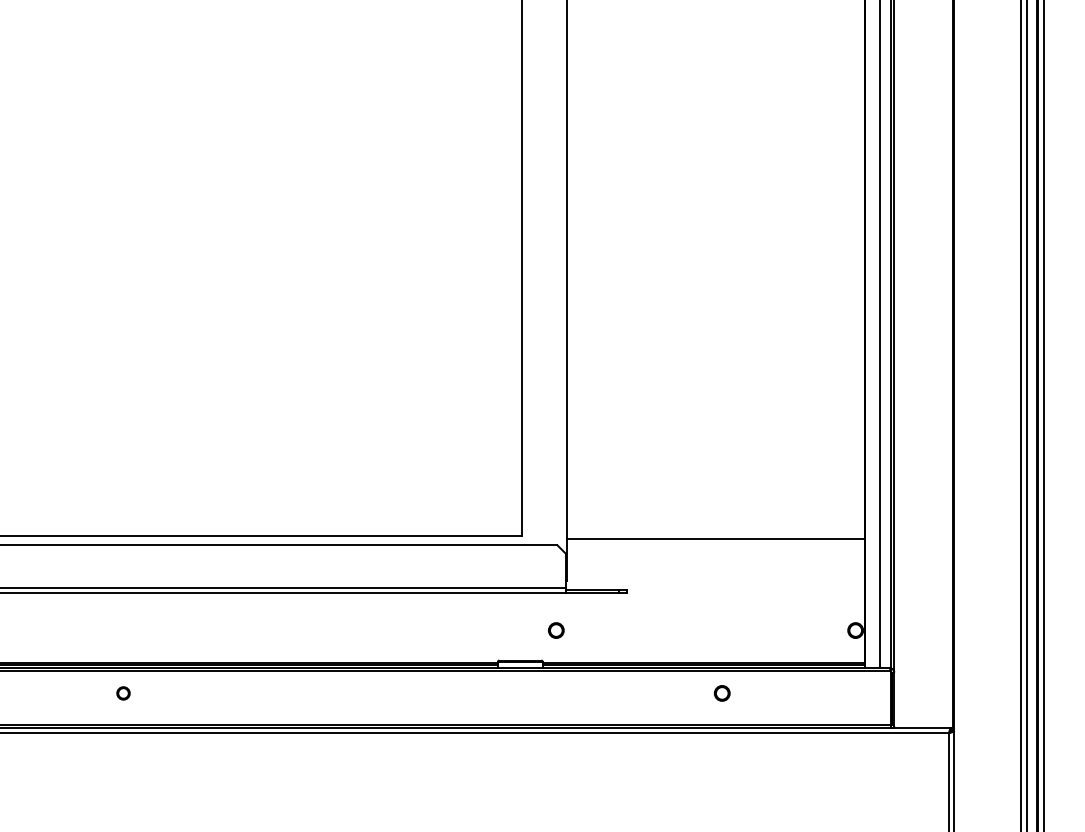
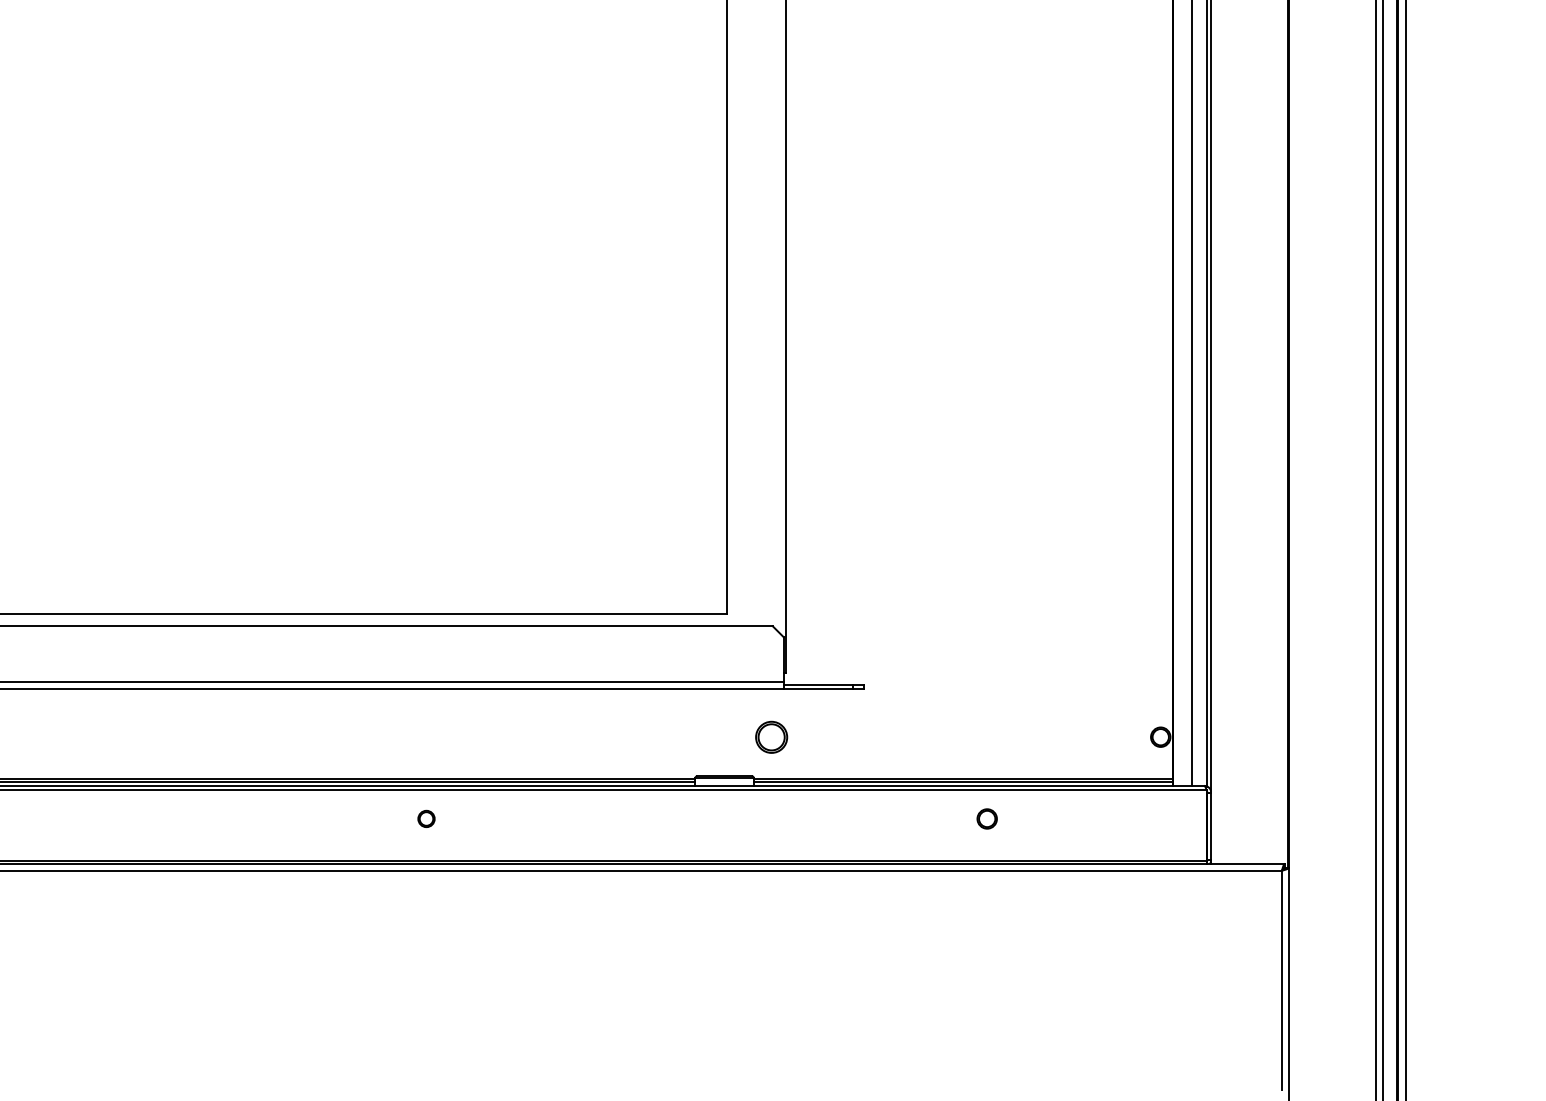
line: (716, 538) -> (979, 617), removed
part: (555, 630) -> (770, 736), size x1.6
part: (123, 693) -> (426, 818), moved

